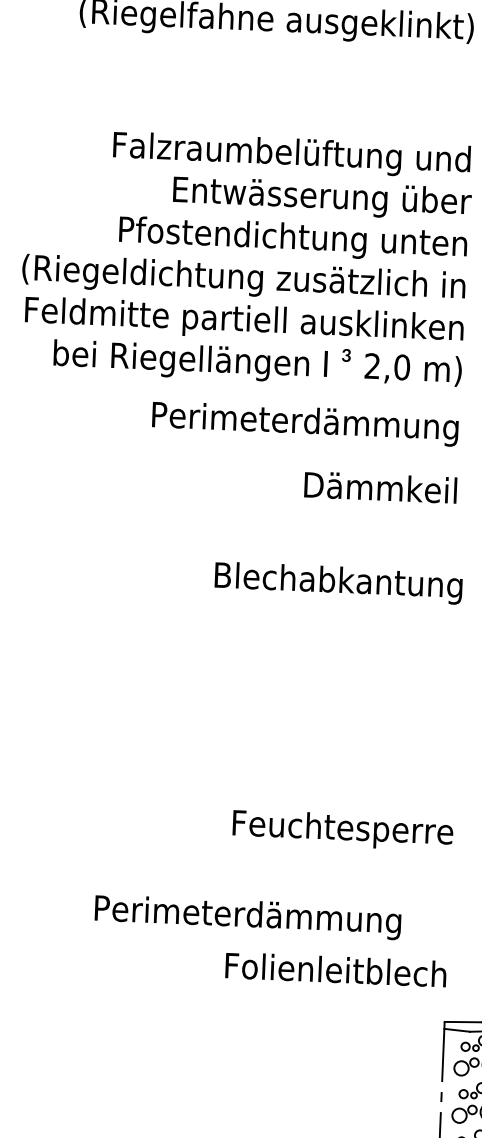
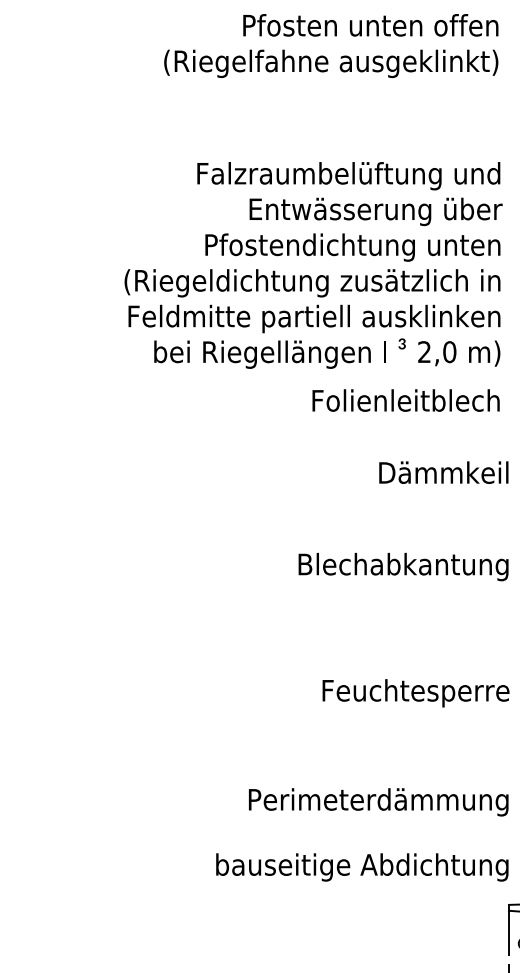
text: (305, 424) -> (369, 403), Perimeterdämmung -> Folienleitblech
text: (380, 487) -> (443, 472), moved
text: (338, 583) -> (403, 567), moved
text: (342, 830) -> (415, 693), moved
text: (247, 917) -> (378, 802), moved
text: (273, 970) -> (362, 867), Folienleitblech -> bauseitige Abdichtung

